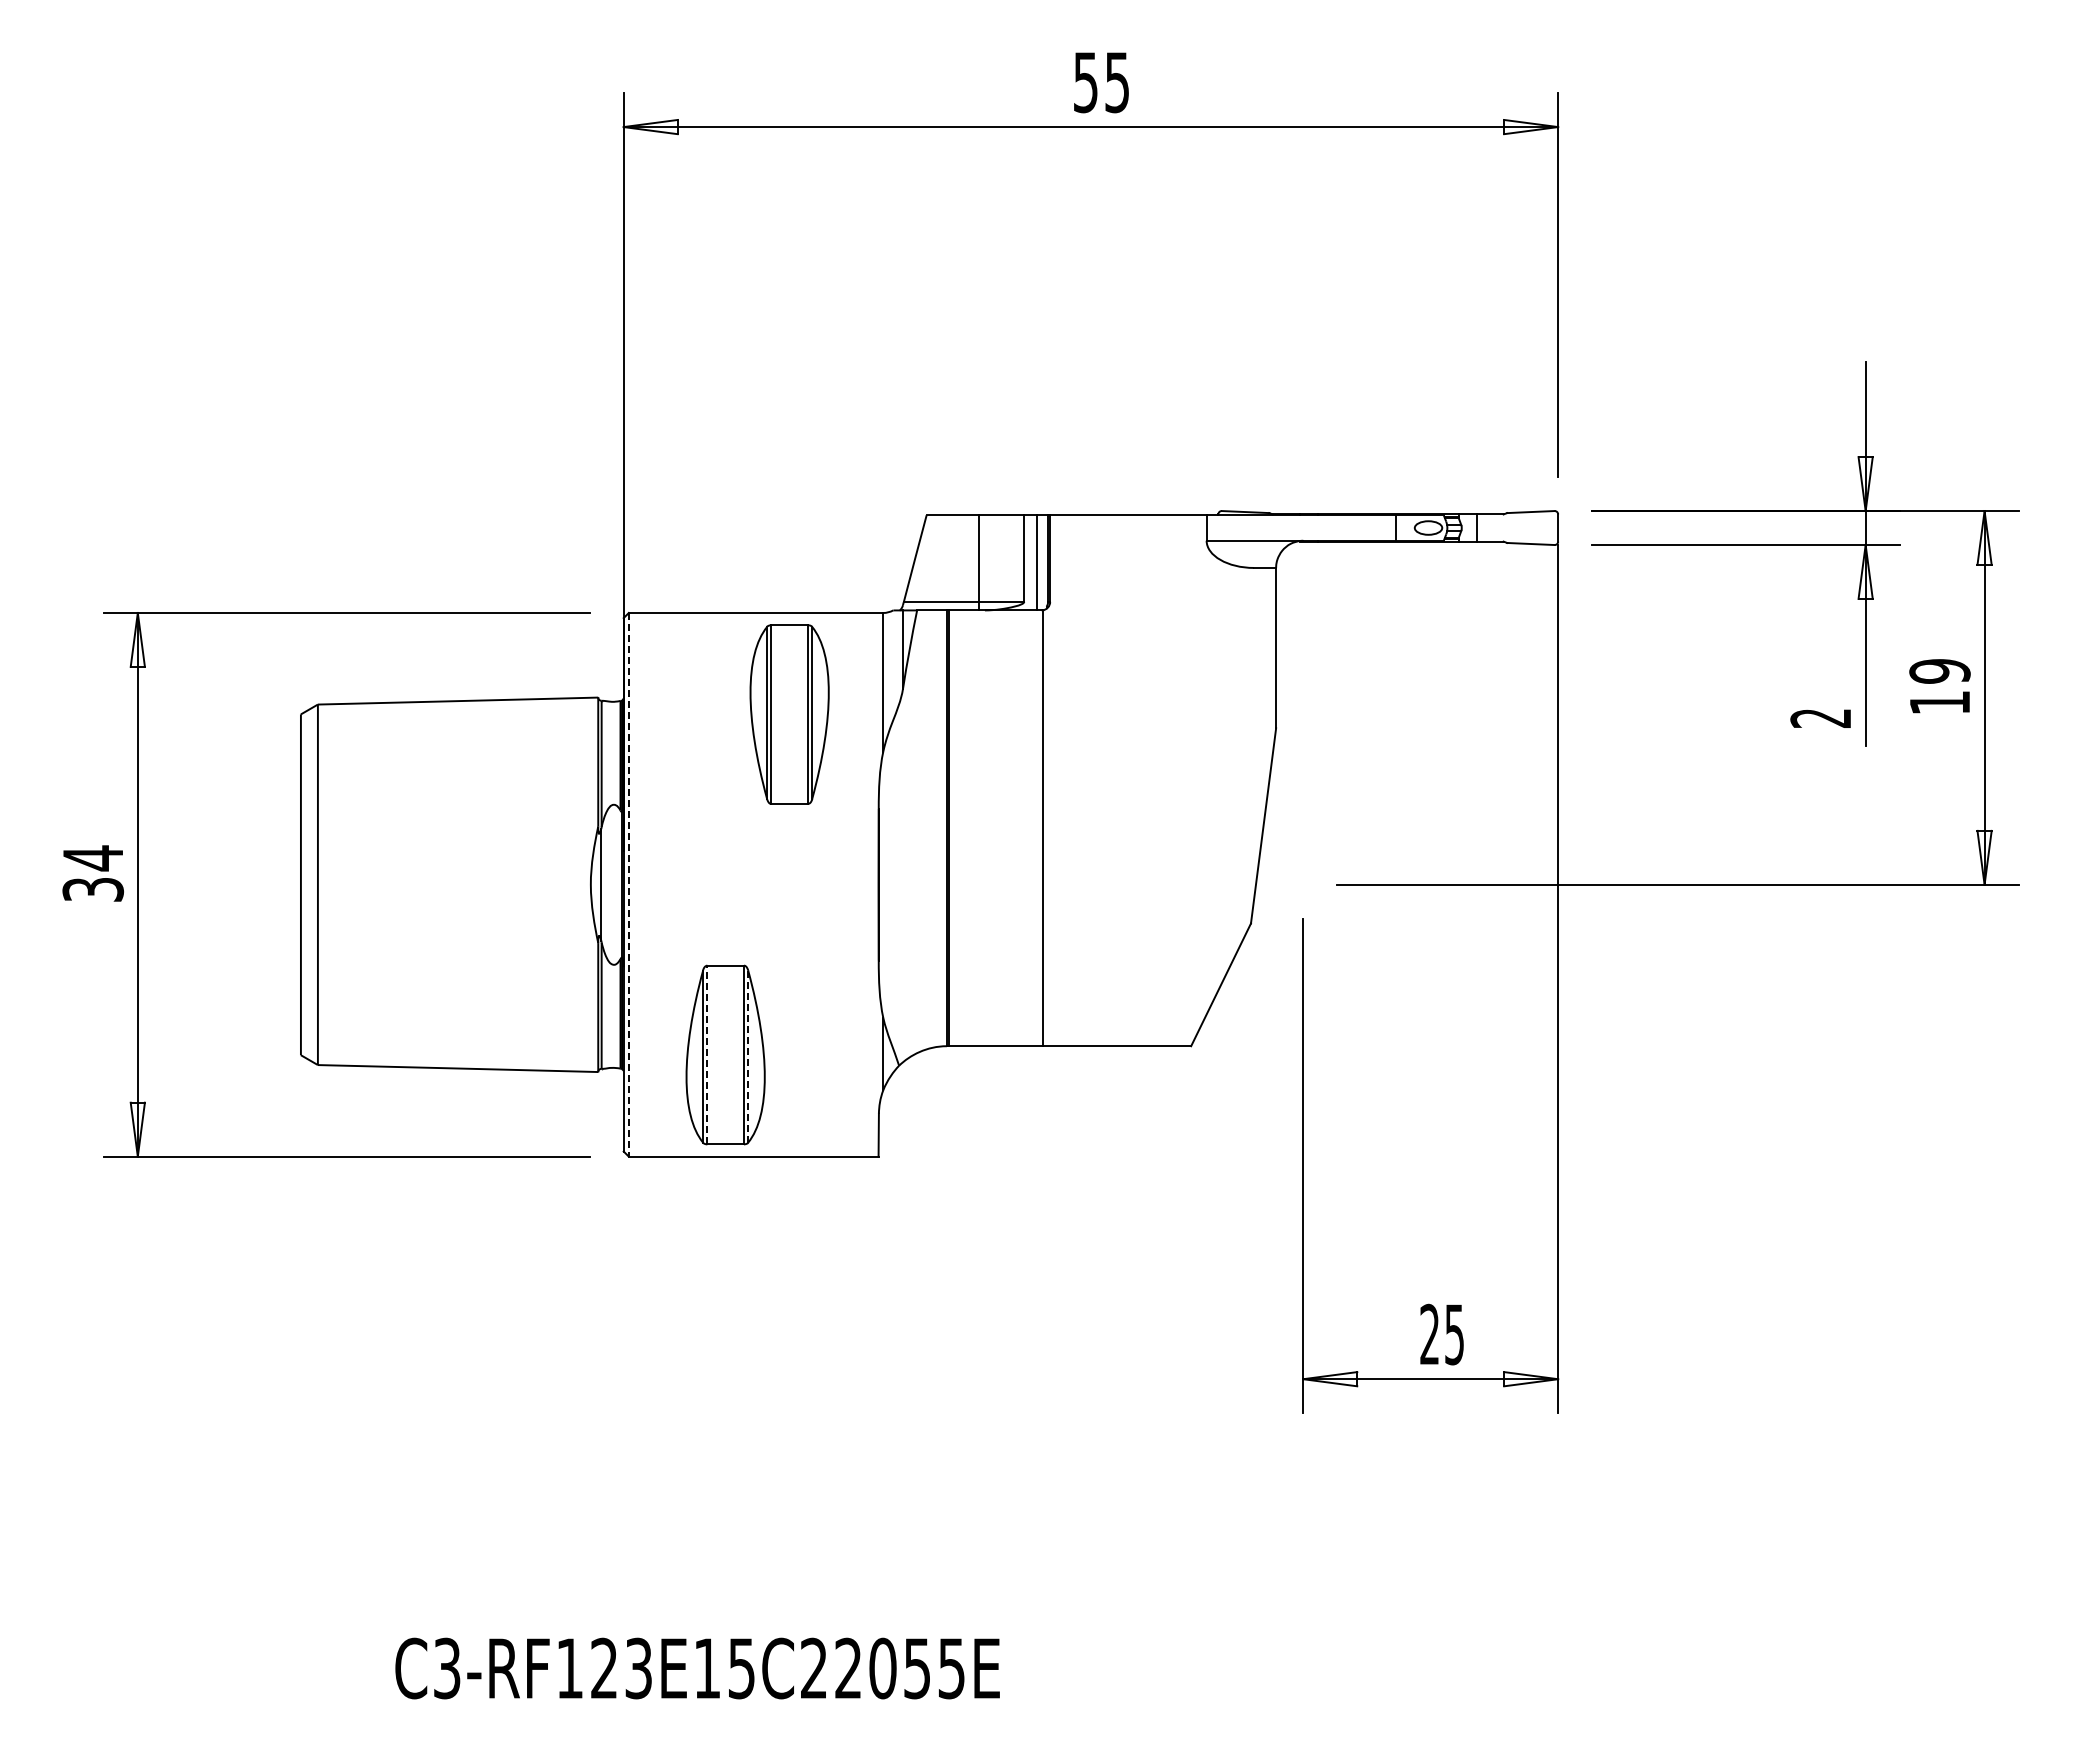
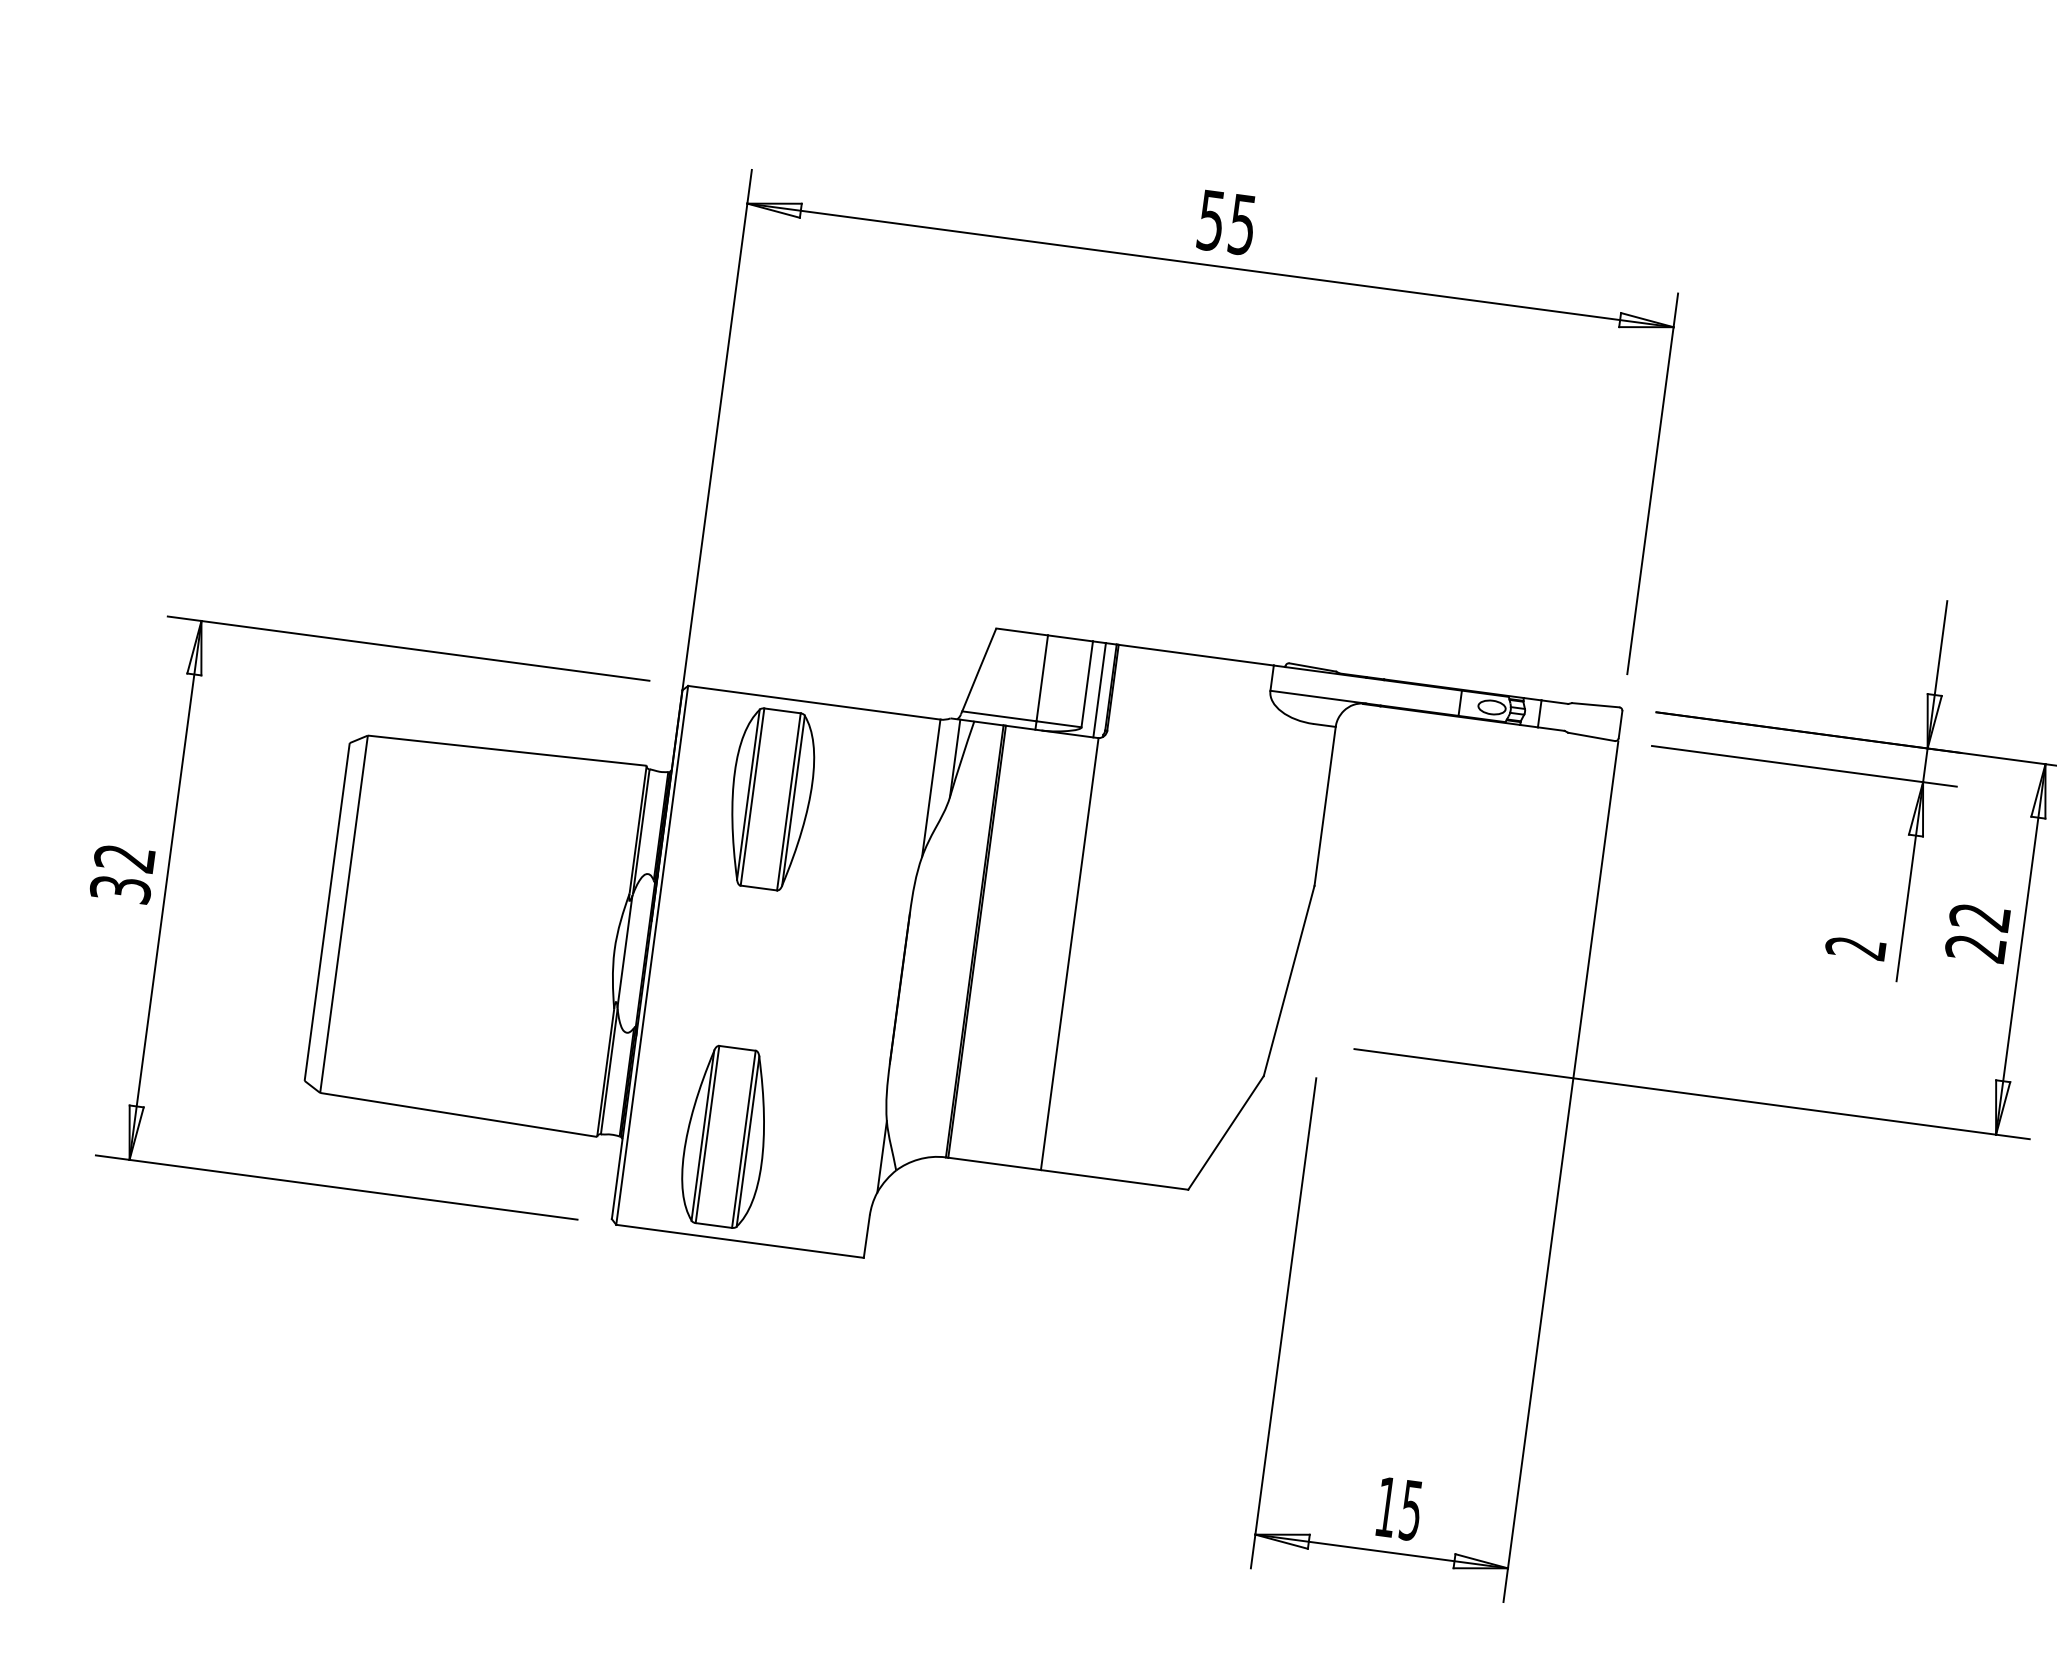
text: (1939, 686) -> (1977, 932), 19 -> 22
part: (789, 714) -> (770, 799), moved
text: (92, 858) -> (124, 858), 34 -> 32
line: (628, 884) -> (651, 955), dashed -> solid
line: (707, 1054) -> (707, 1133), dashed -> solid
line: (748, 1056) -> (748, 1141), dashed -> solid
text: (1429, 1333) -> (1386, 1506), 25 -> 15

